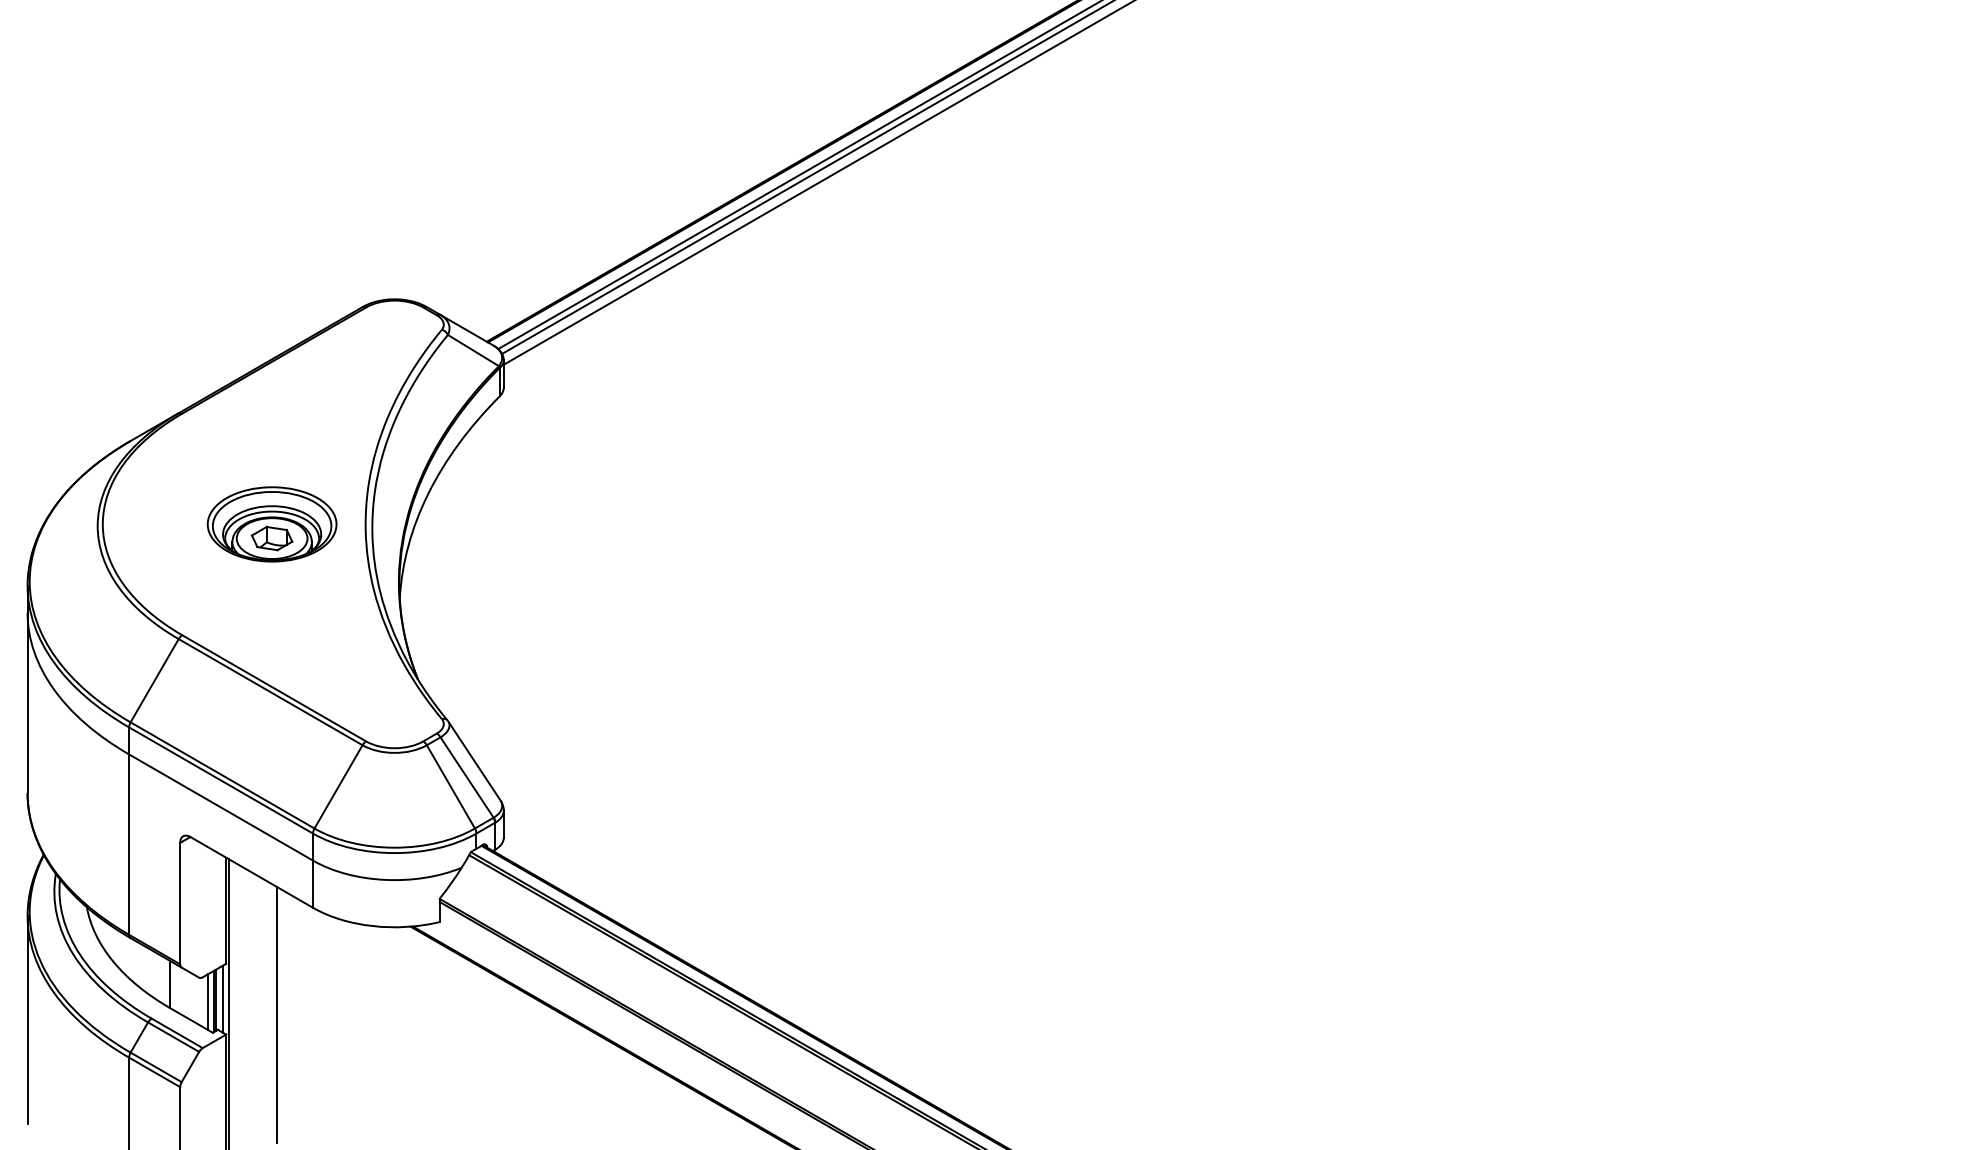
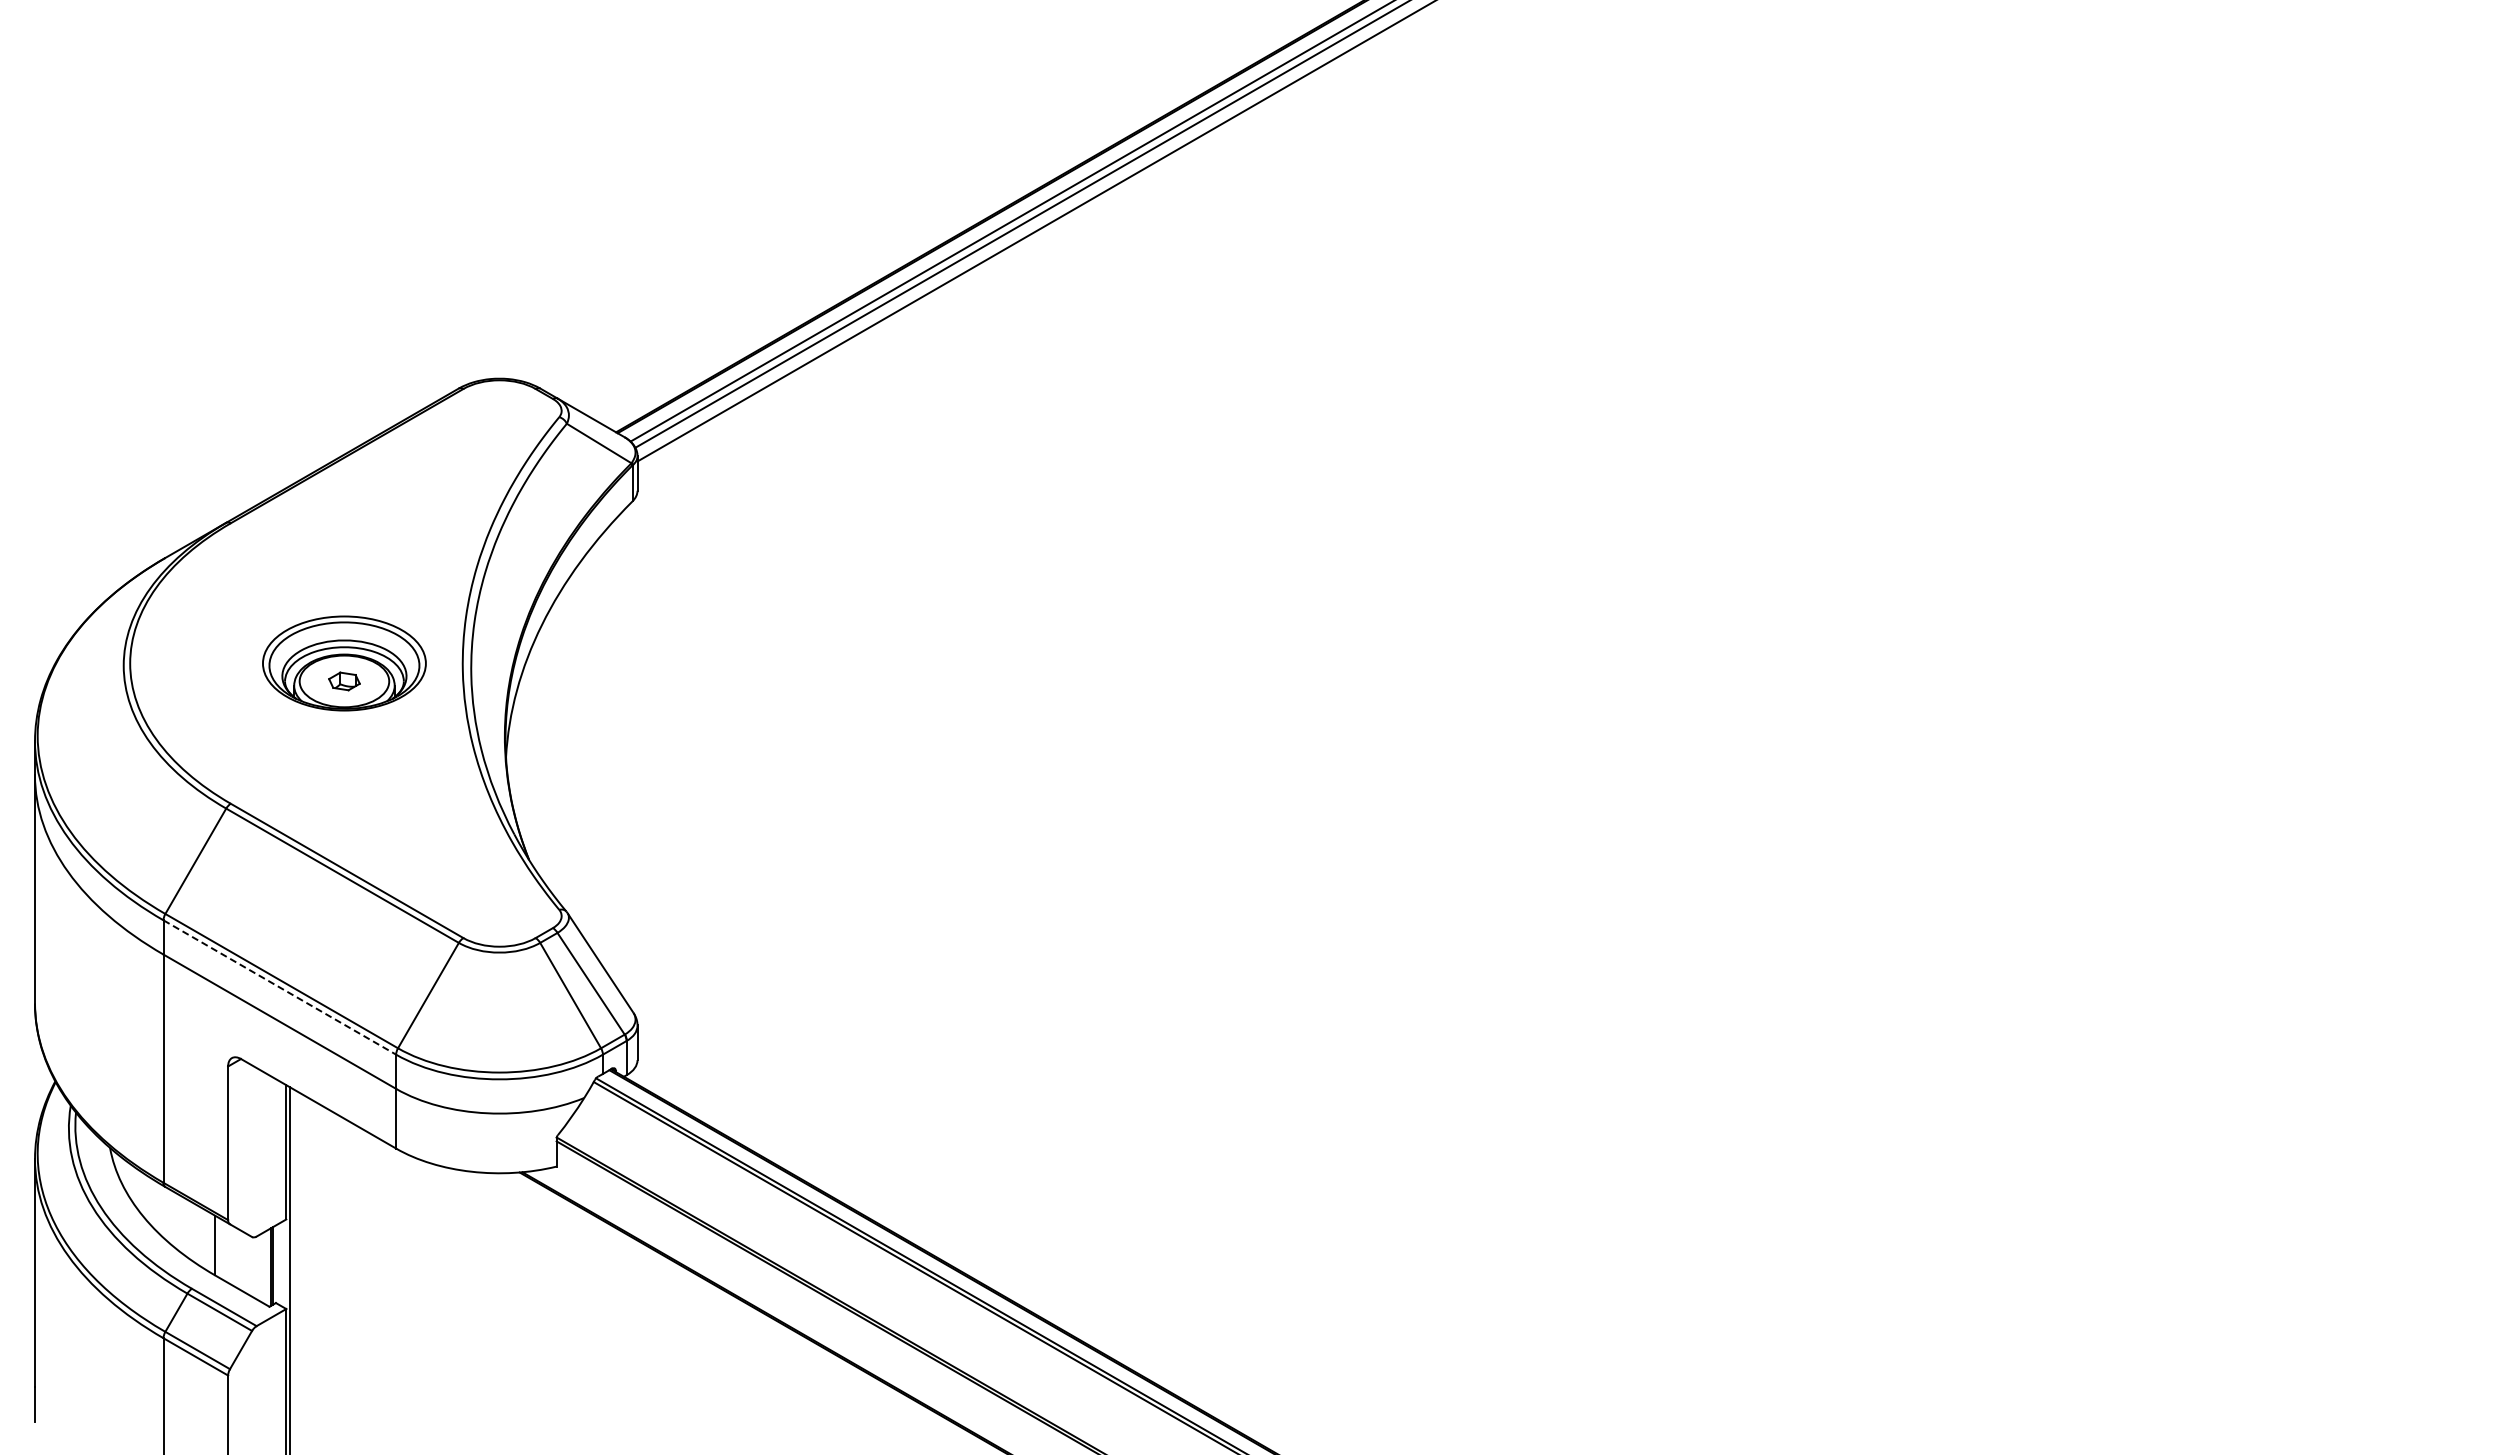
part: (272, 538) -> (344, 681), size x0.6
line: (221, 780) -> (280, 987), solid -> dashed
line: (223, 998) -> (282, 1263), removed
line: (208, 1001) -> (263, 1267), removed
line: (276, 1014) -> (350, 1283), removed

